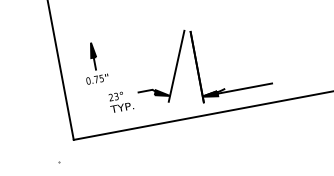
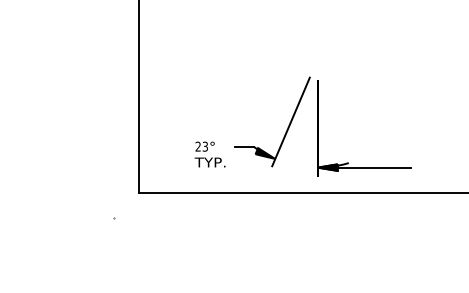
part: (94, 62) -> (184, 97), removed

